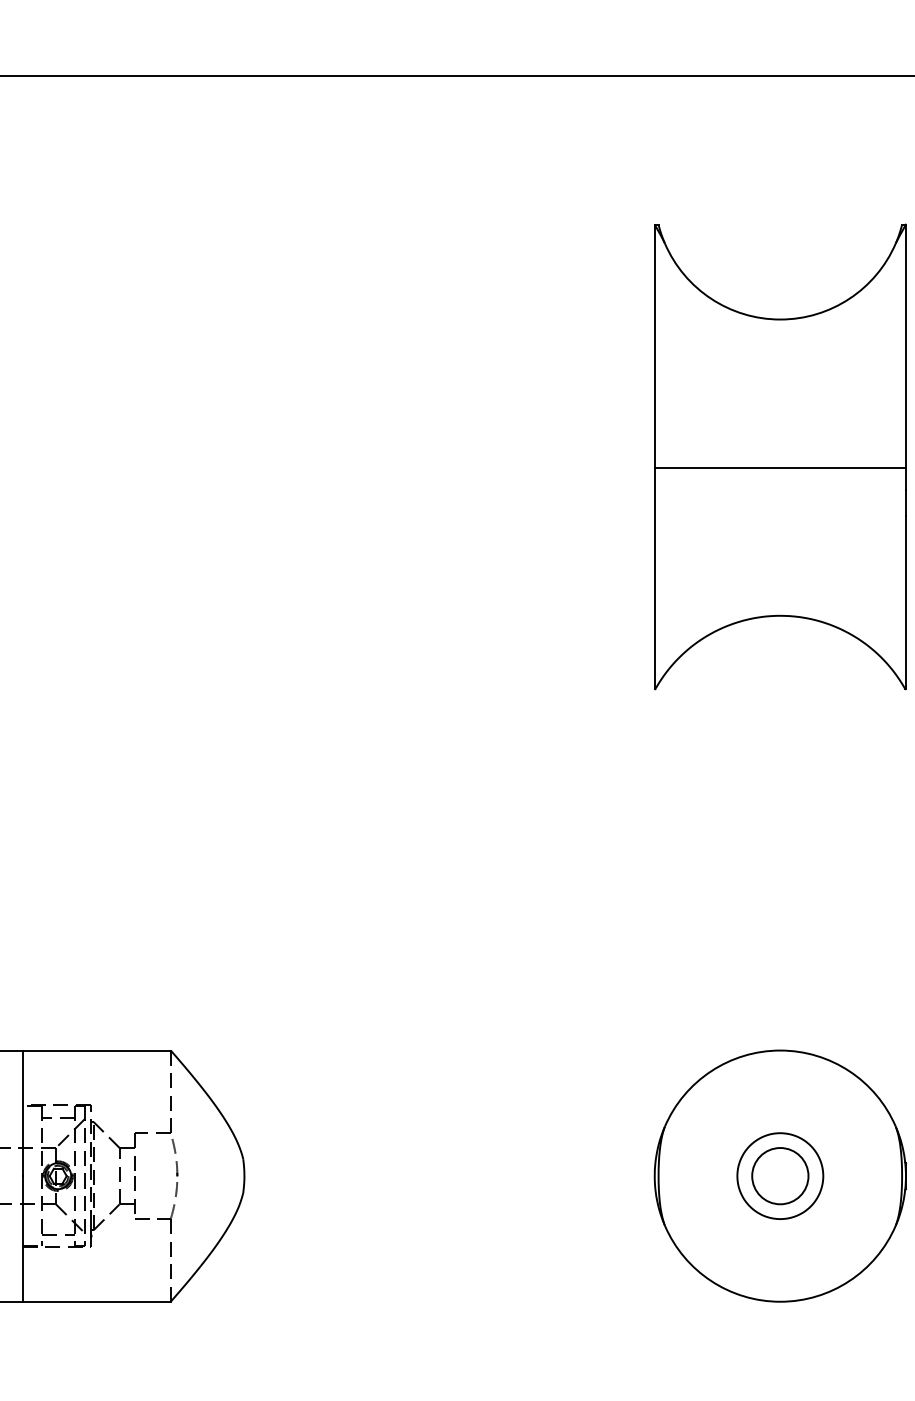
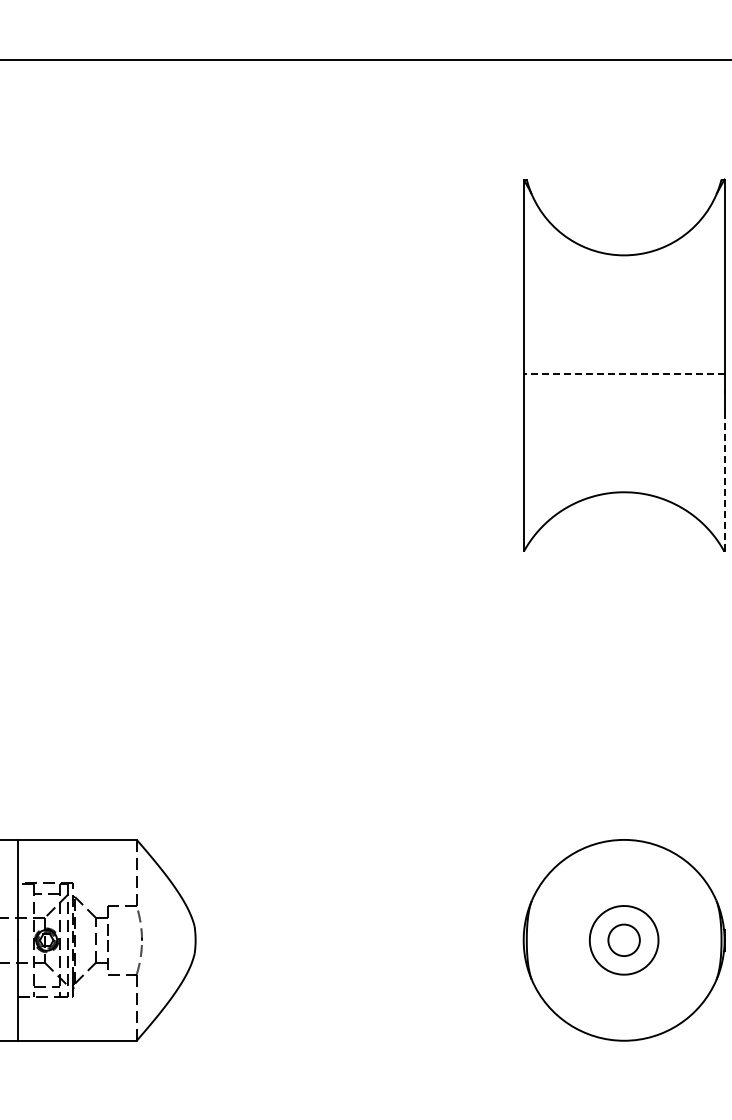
line: (779, 467) -> (623, 373), solid -> dashed
line: (905, 602) -> (724, 481), solid -> dashed
circle: (779, 1175) -> (623, 939), size x0.7

